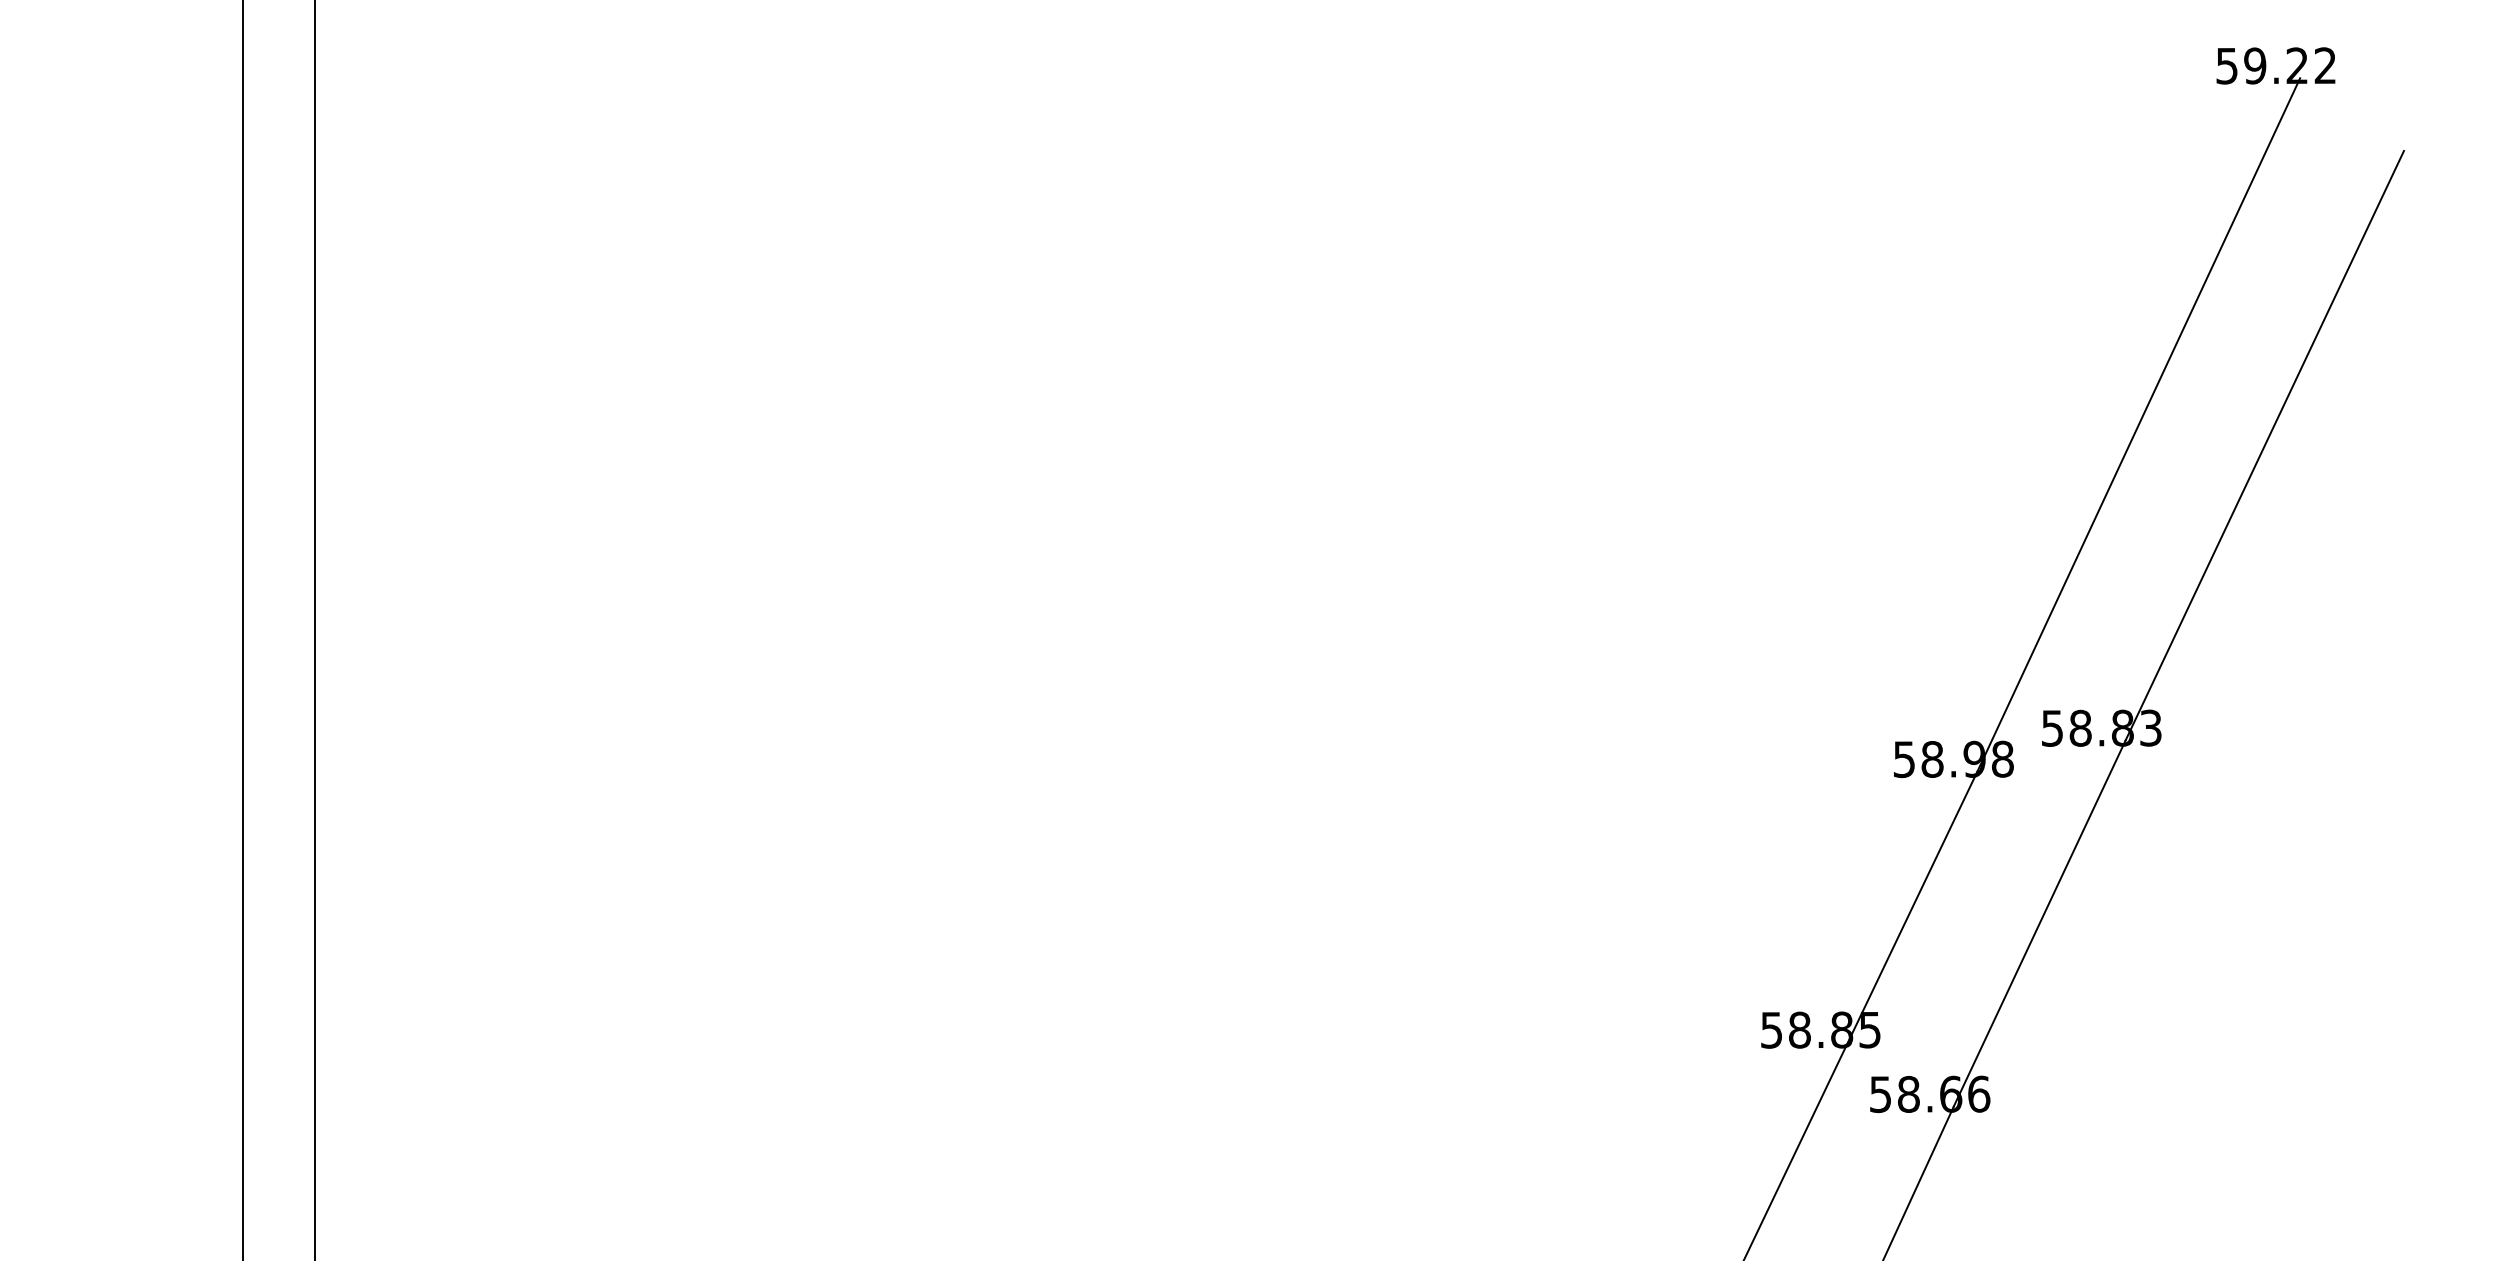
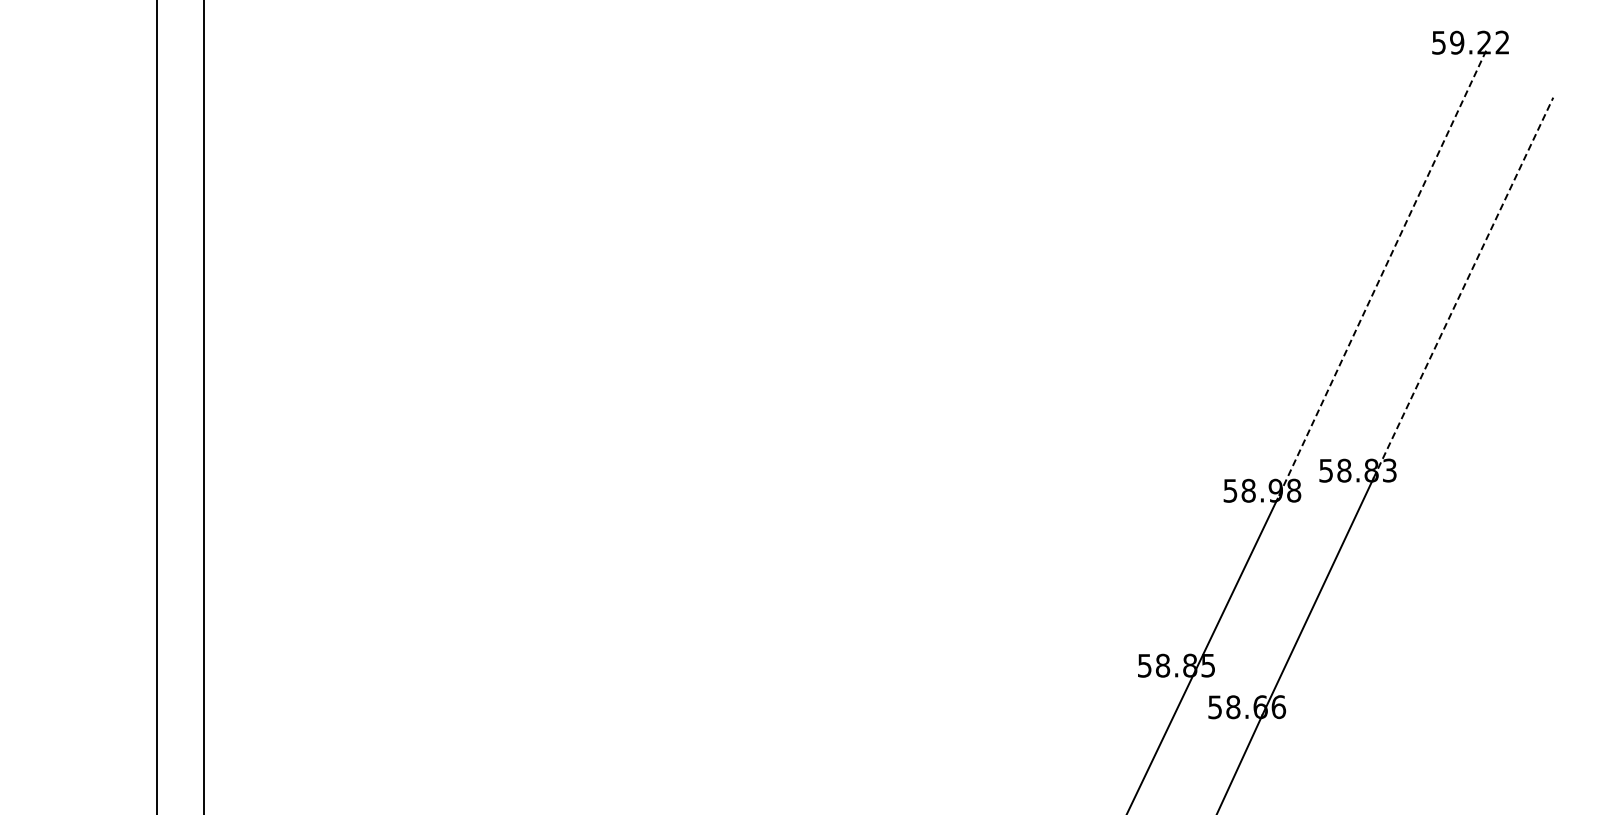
line: (2138, 426) -> (1381, 275), solid -> dashed
line: (2265, 446) -> (1463, 288), solid -> dashed

